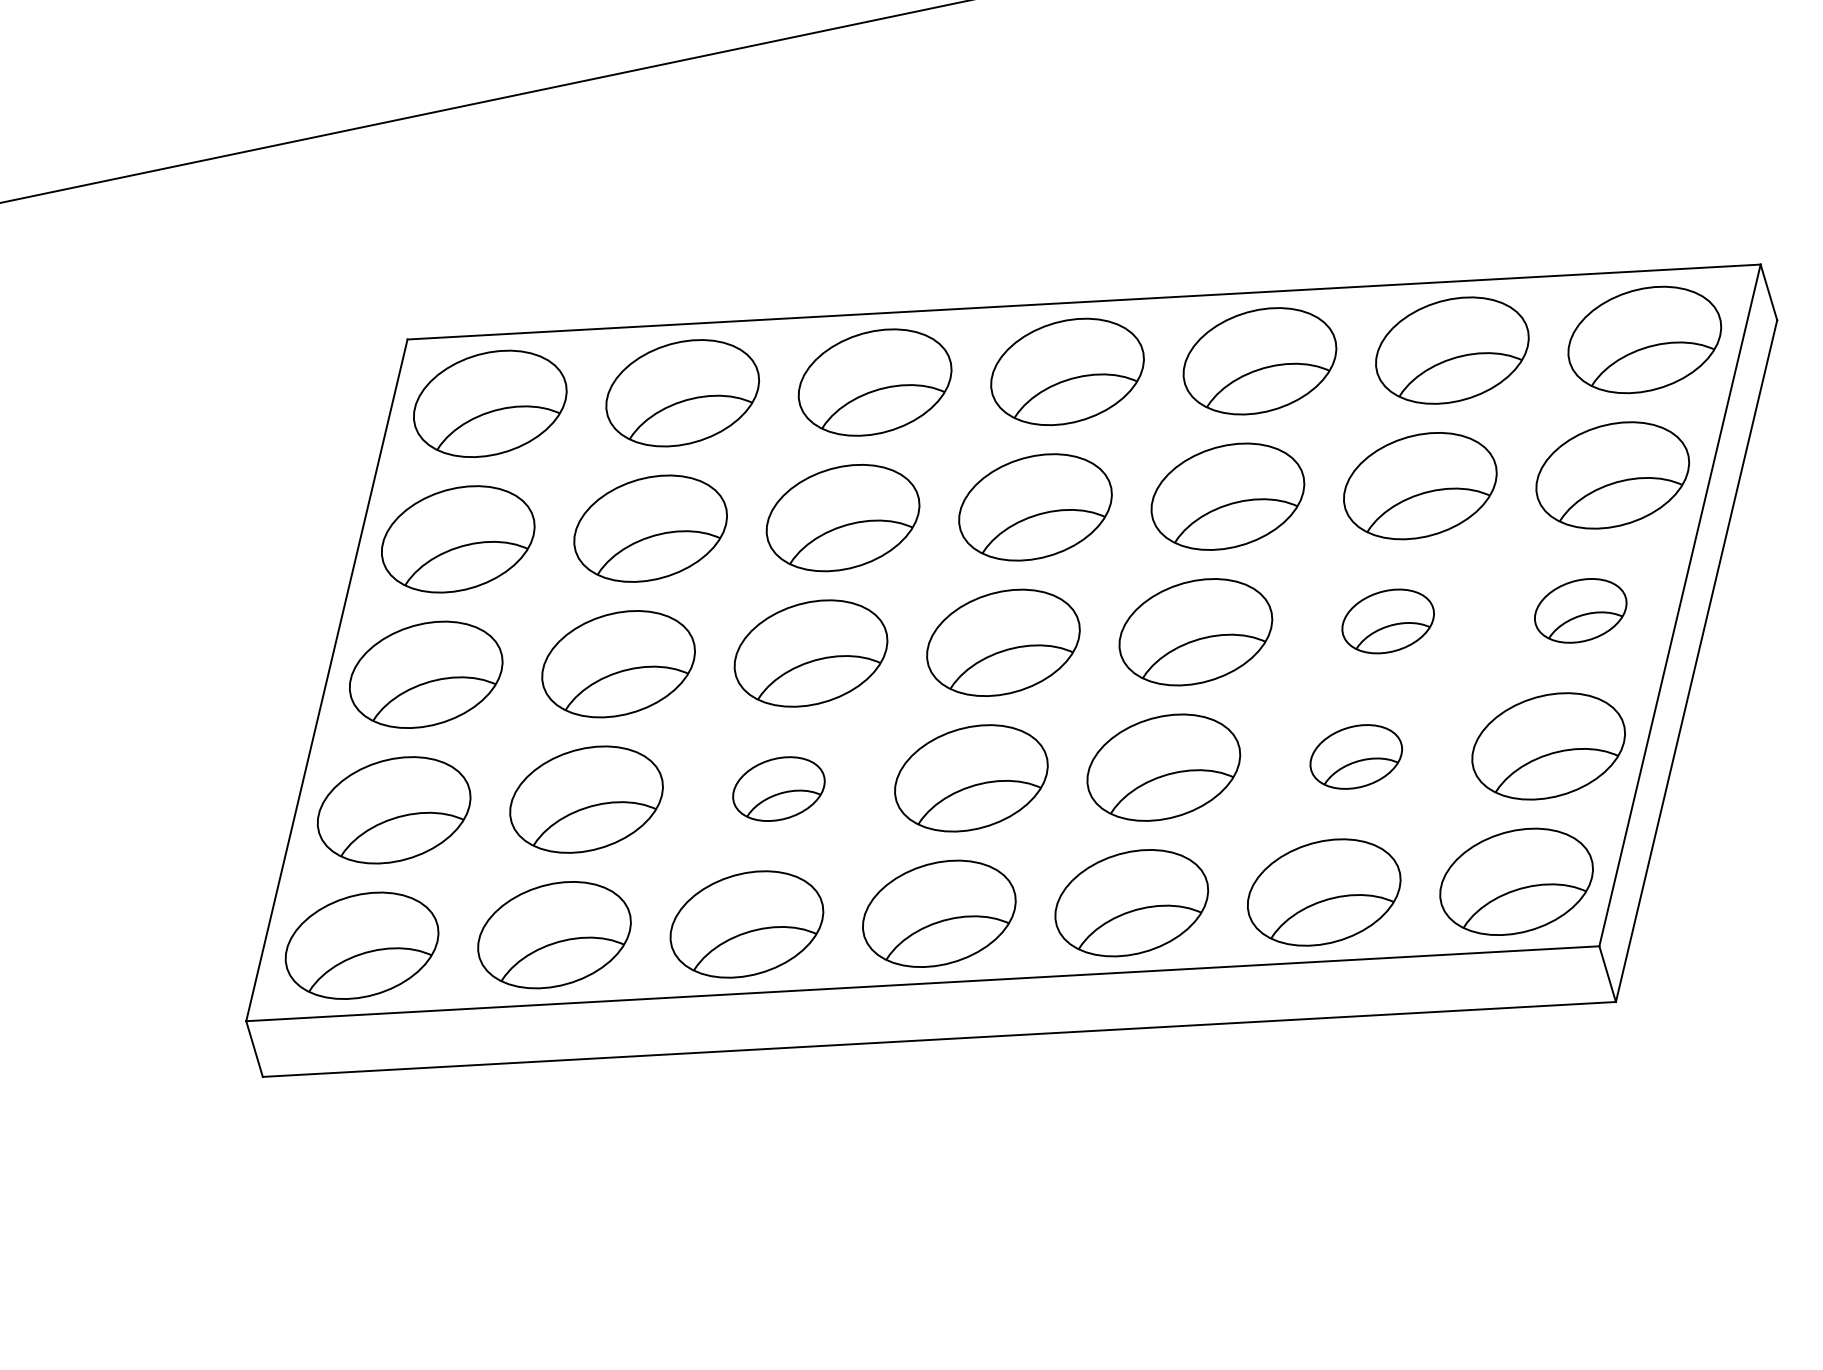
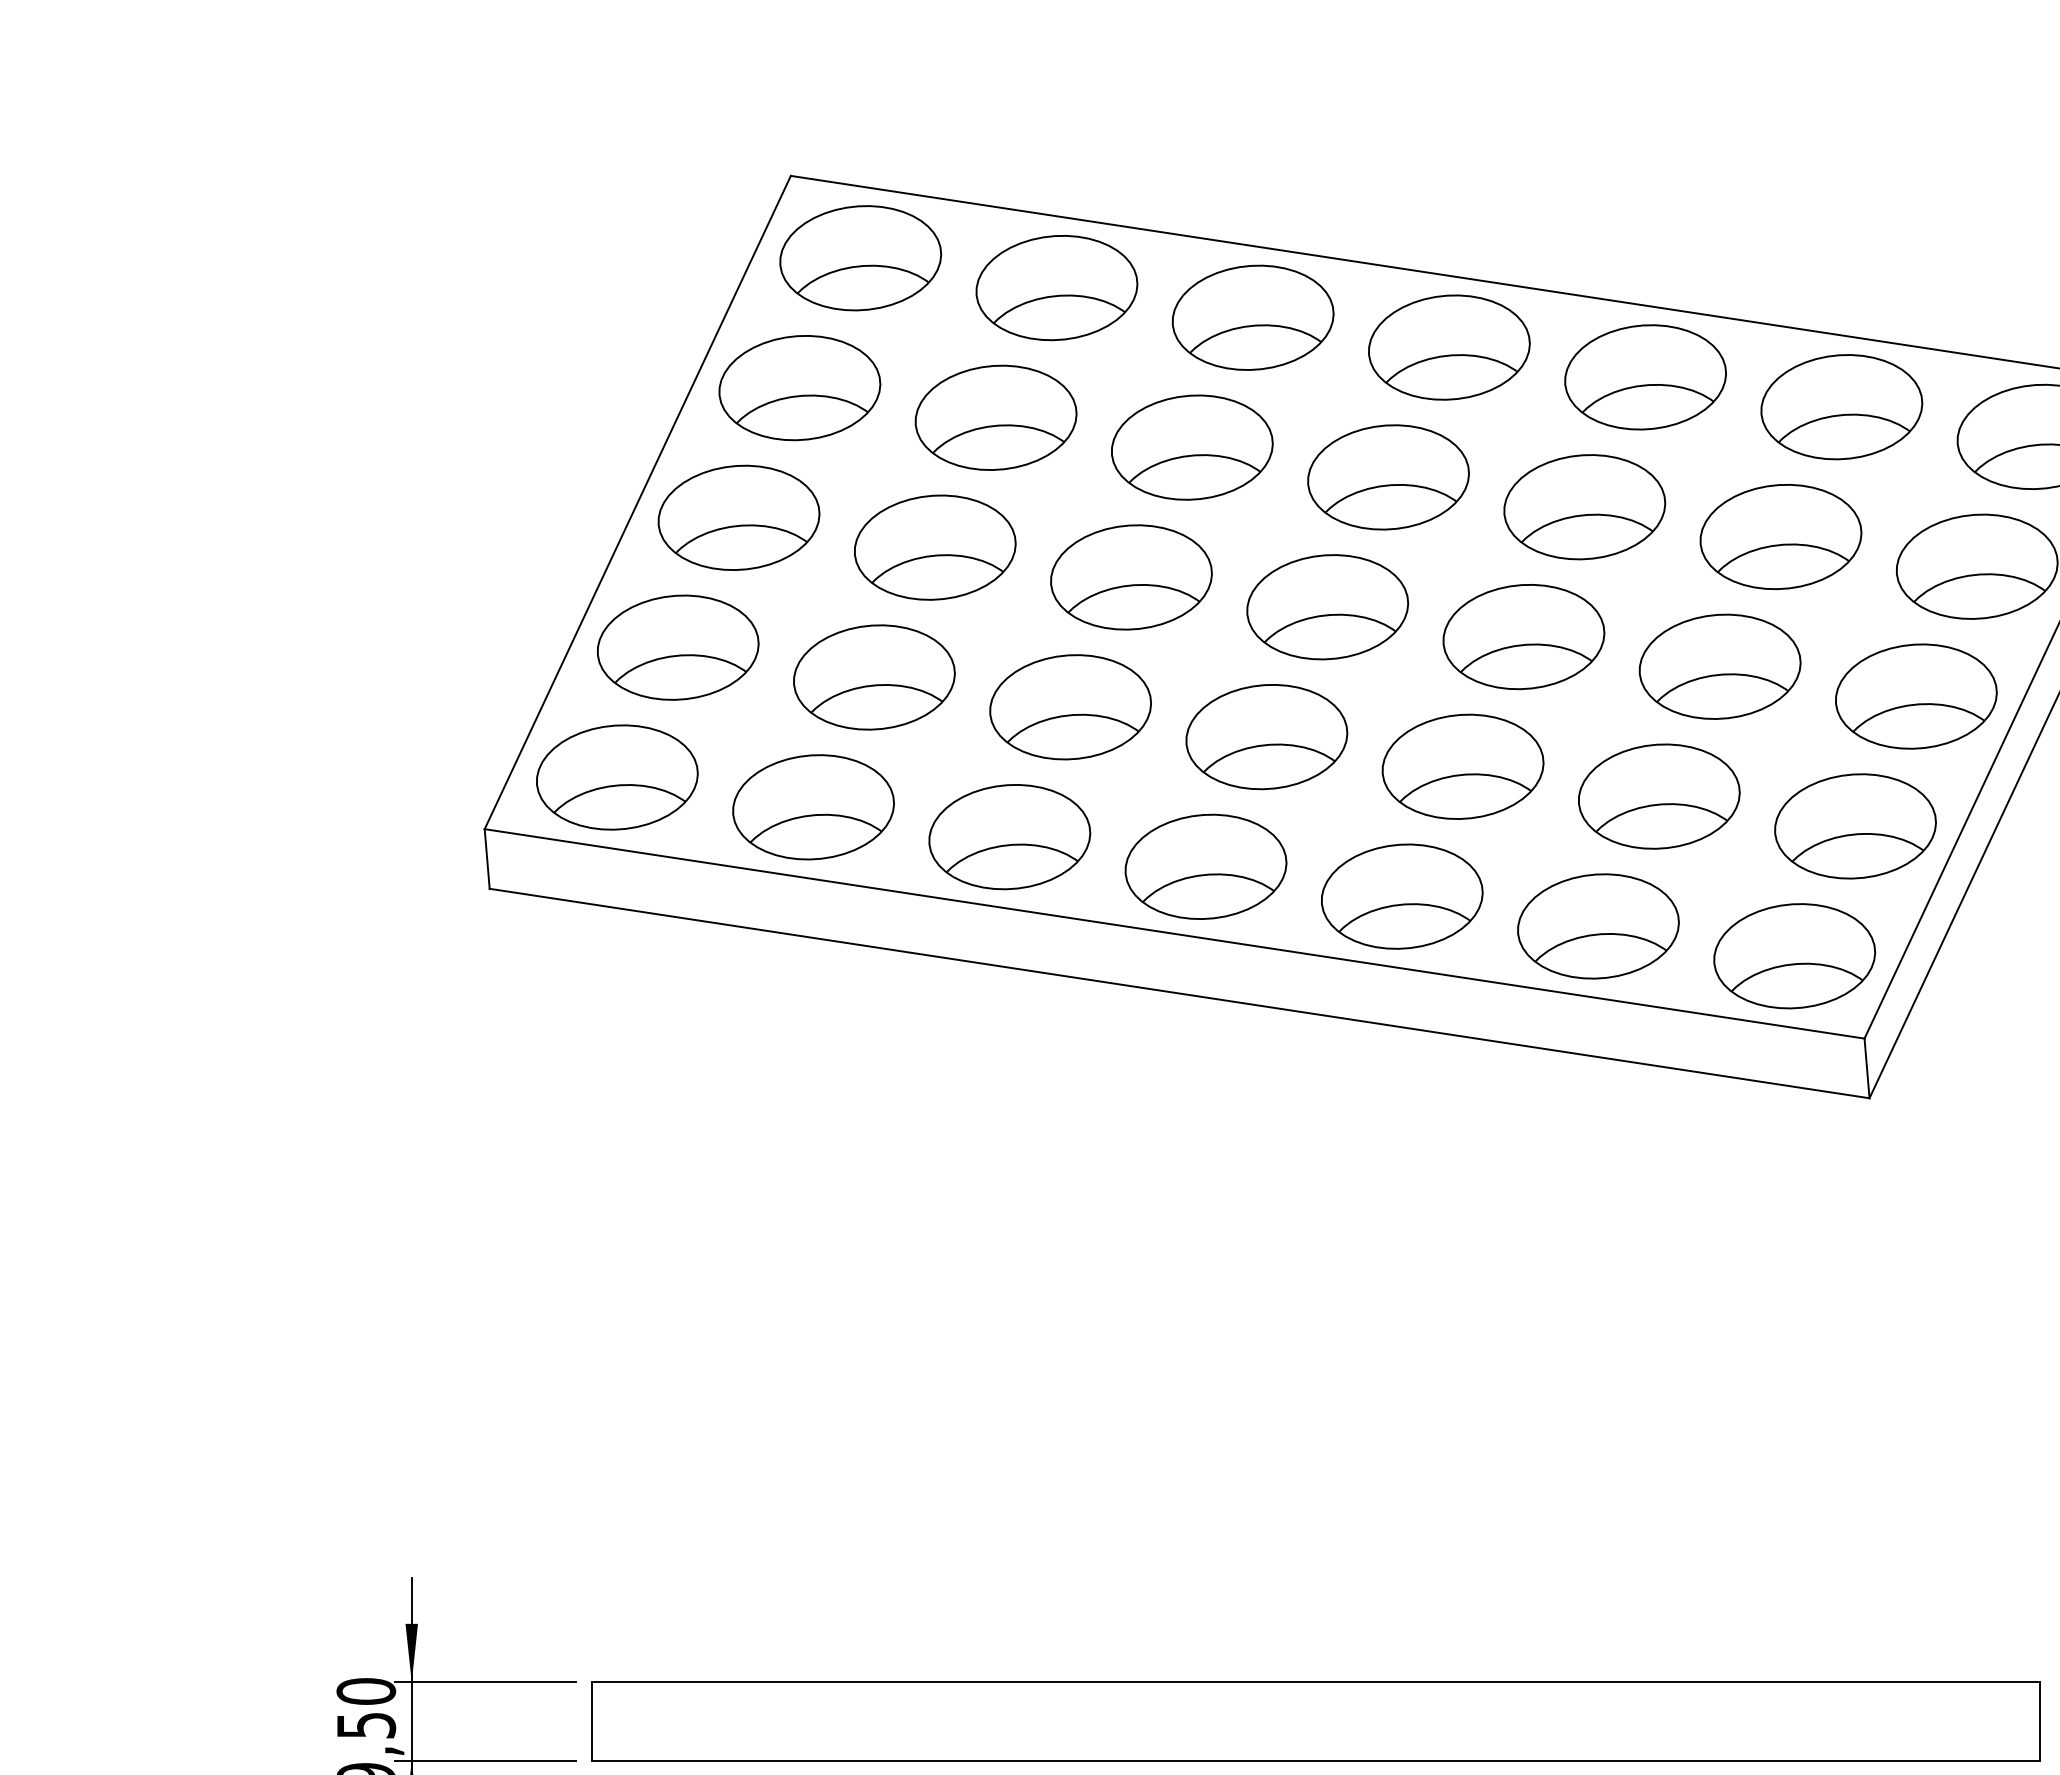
part: (1580, 610) -> (1916, 696), size x1.67
part: (1387, 621) -> (1719, 666), size x1.67
part: (1356, 756) -> (1659, 796), size x1.67
part: (778, 789) -> (1070, 707), size x1.67

